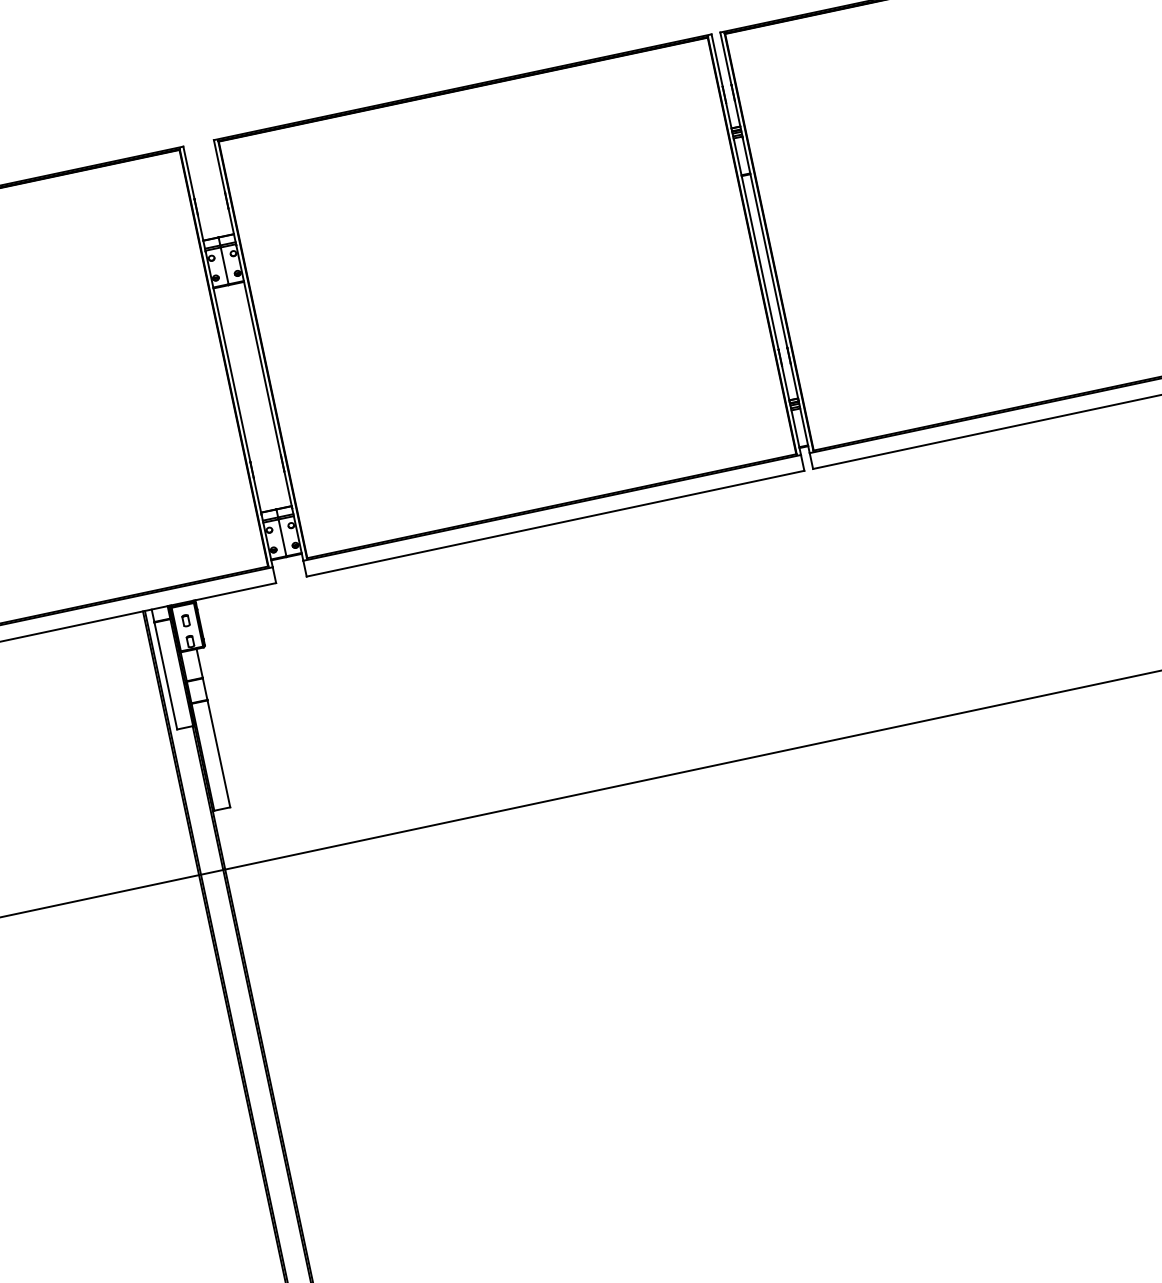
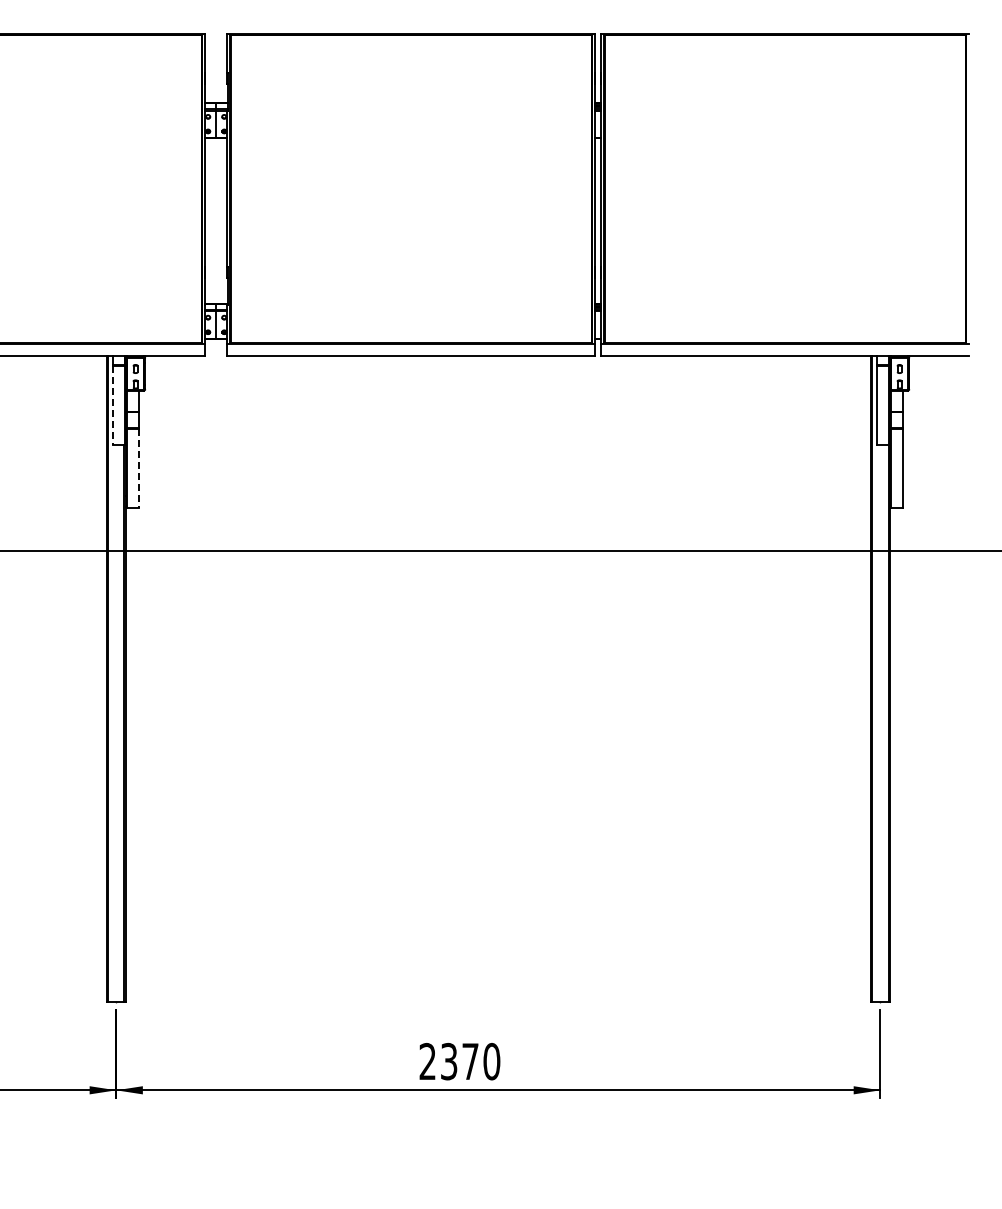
line: (166, 676) -> (113, 405), solid -> dashed
line: (218, 754) -> (138, 468), solid -> dashed

